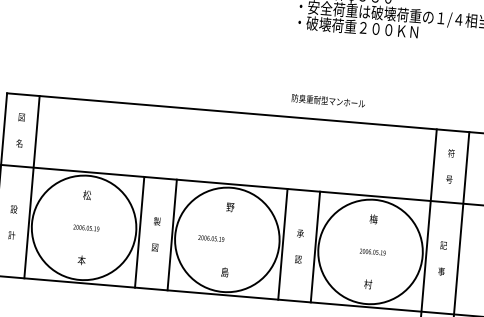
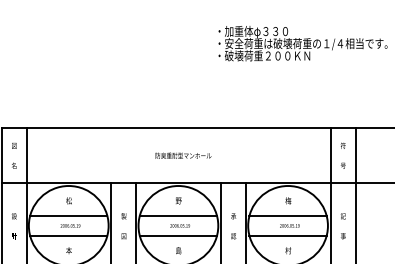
text: (328, 100) -> (183, 155), moved
line: (84, 214) -> (68, 215), added
line: (228, 226) -> (178, 215), added
text: (210, 238) -> (179, 225), moved
line: (370, 238) -> (287, 215), added
line: (82, 240) -> (68, 235), added
line: (226, 252) -> (178, 235), added
line: (368, 264) -> (287, 235), added

